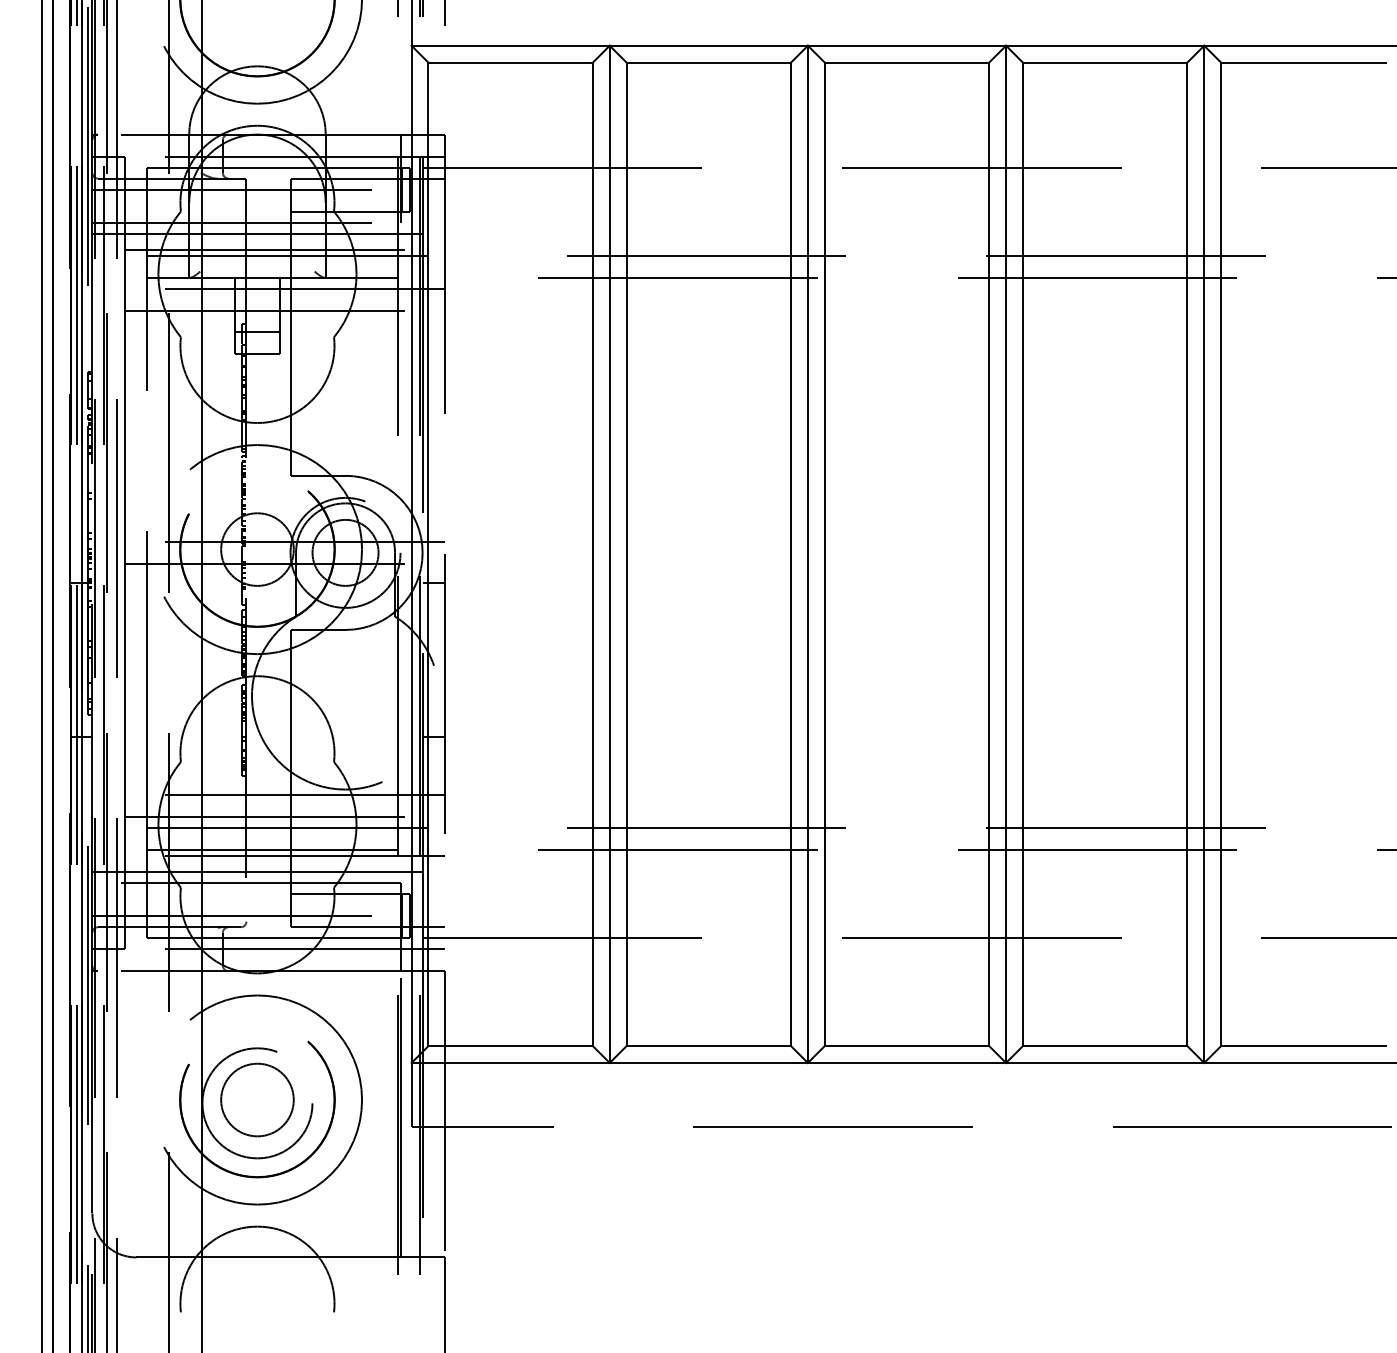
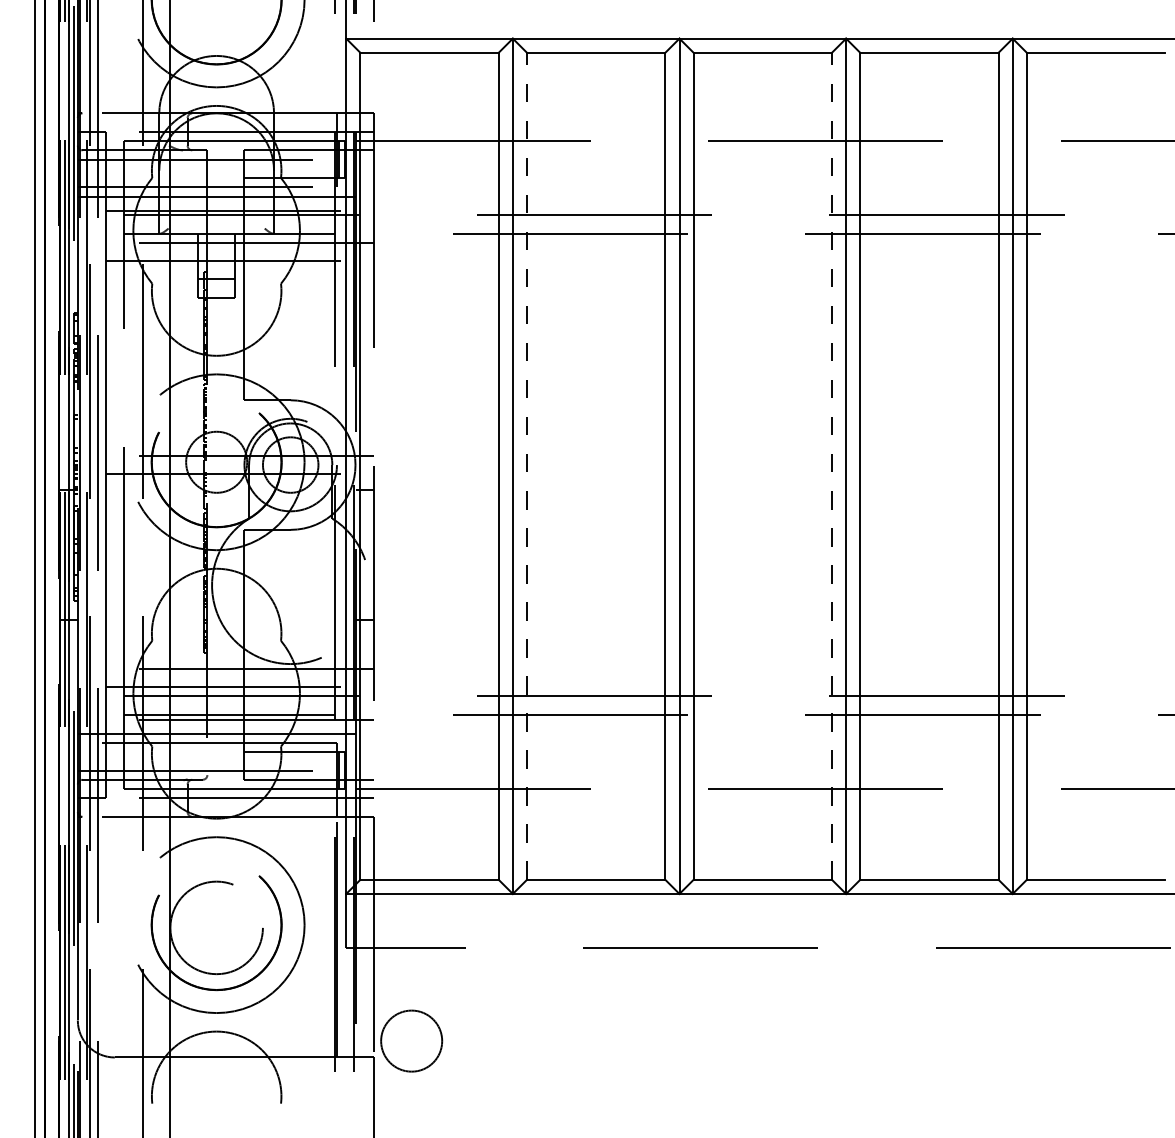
line: (627, 553) -> (527, 465), solid -> dashed
line: (988, 553) -> (831, 465), solid -> dashed
circle: (257, 1099) -> (411, 1040), moved

